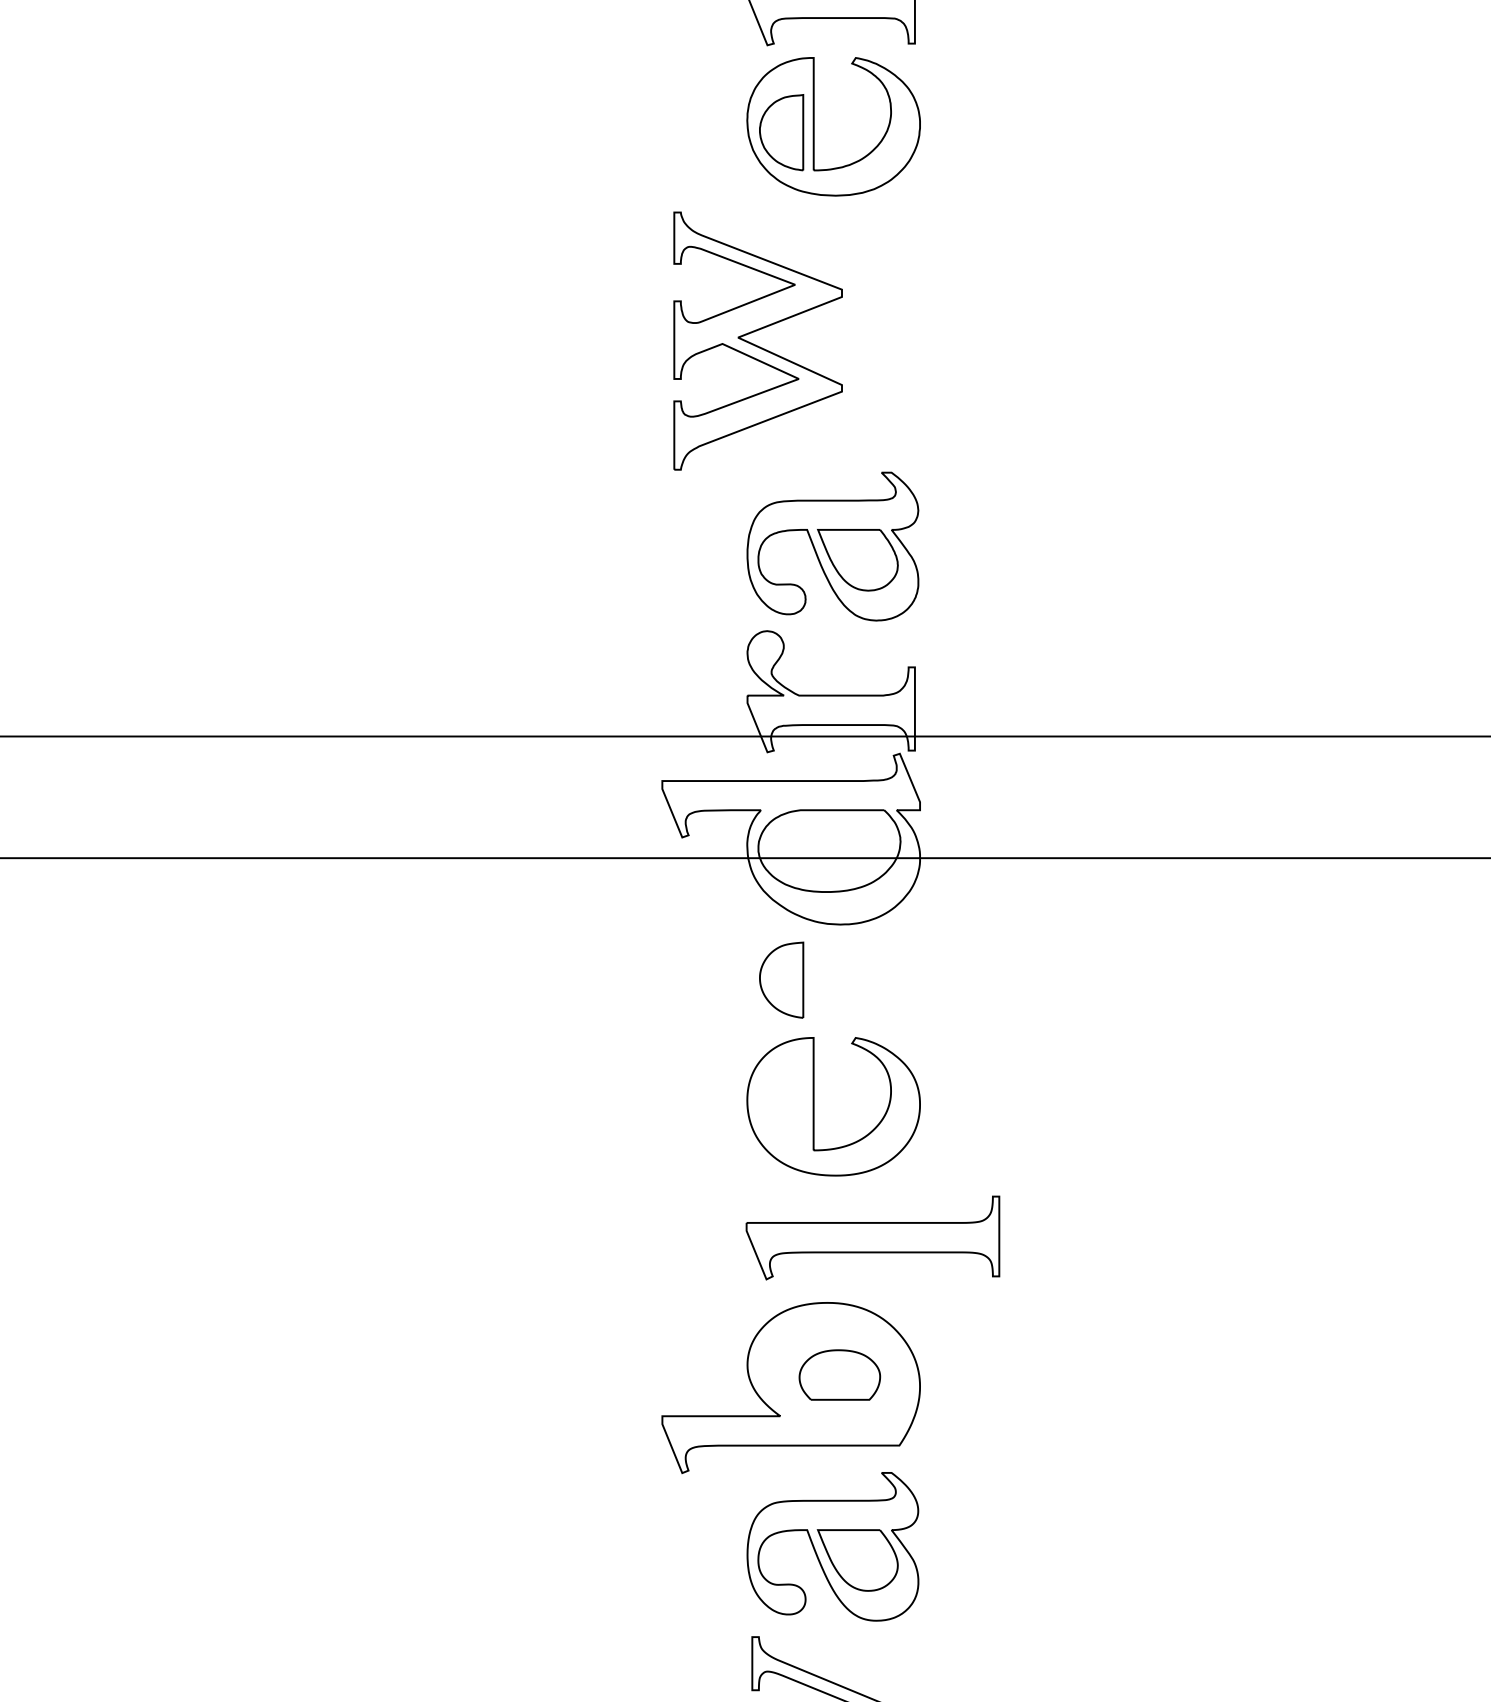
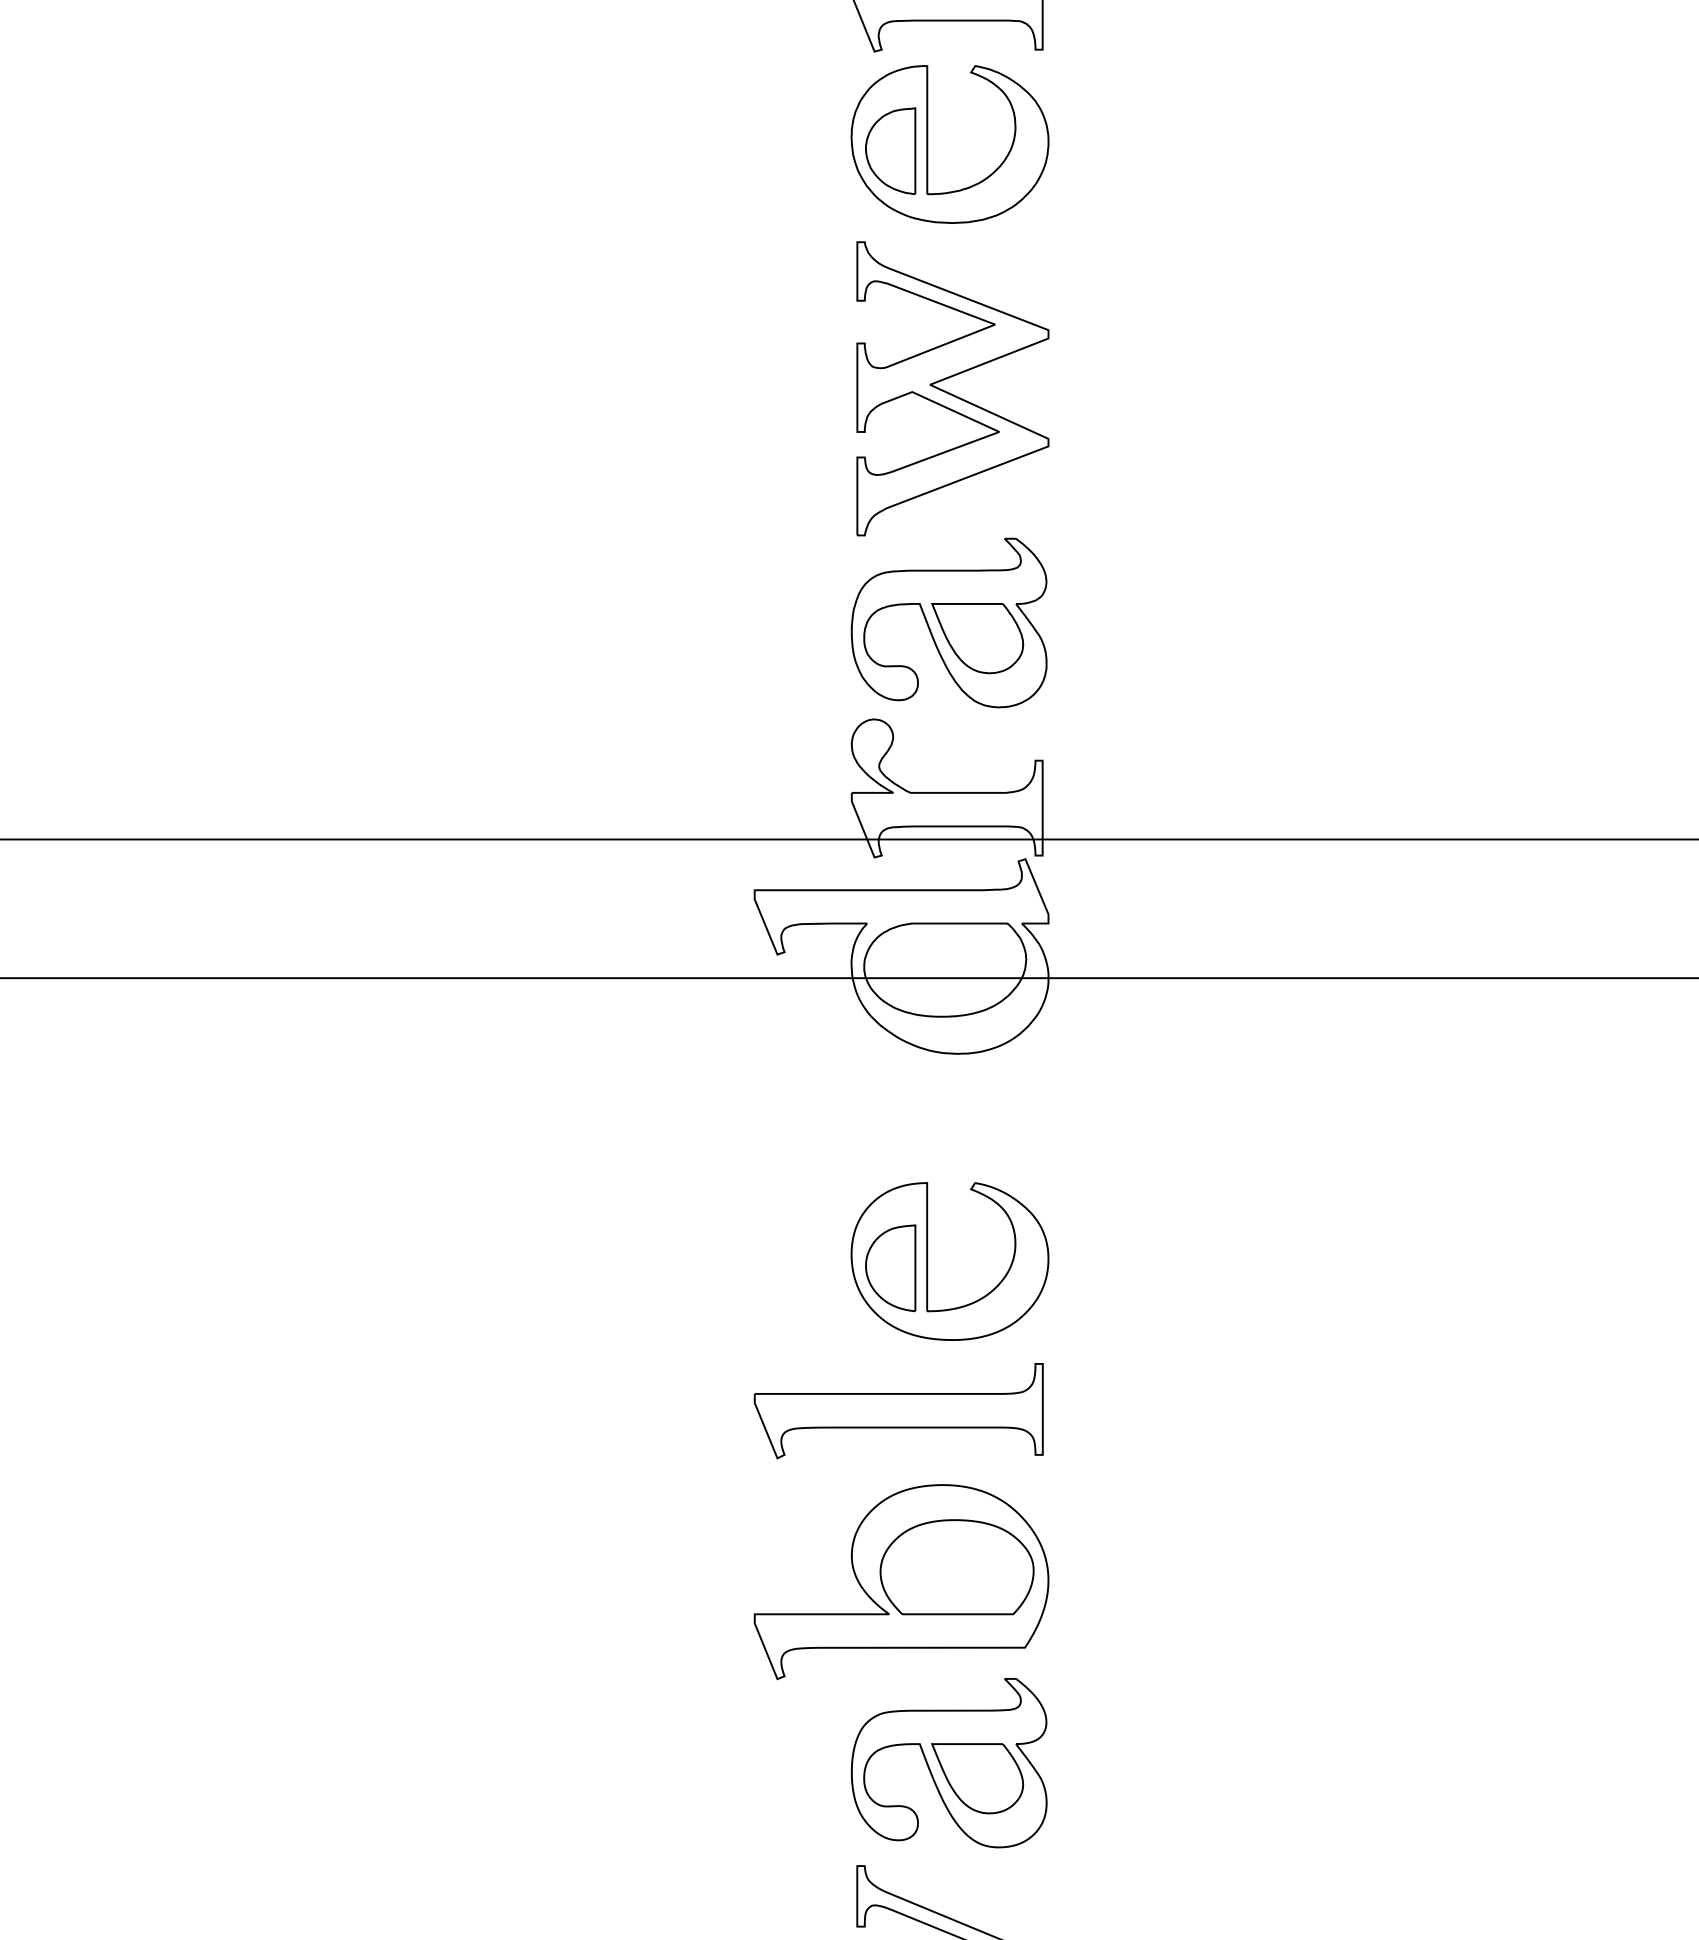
part: (757, 340) -> (952, 388), moved
part: (781, 980) -> (890, 1268), moved
part: (872, 1238) -> (898, 1411), moved
part: (839, 1375) -> (956, 1567), size x1.67

